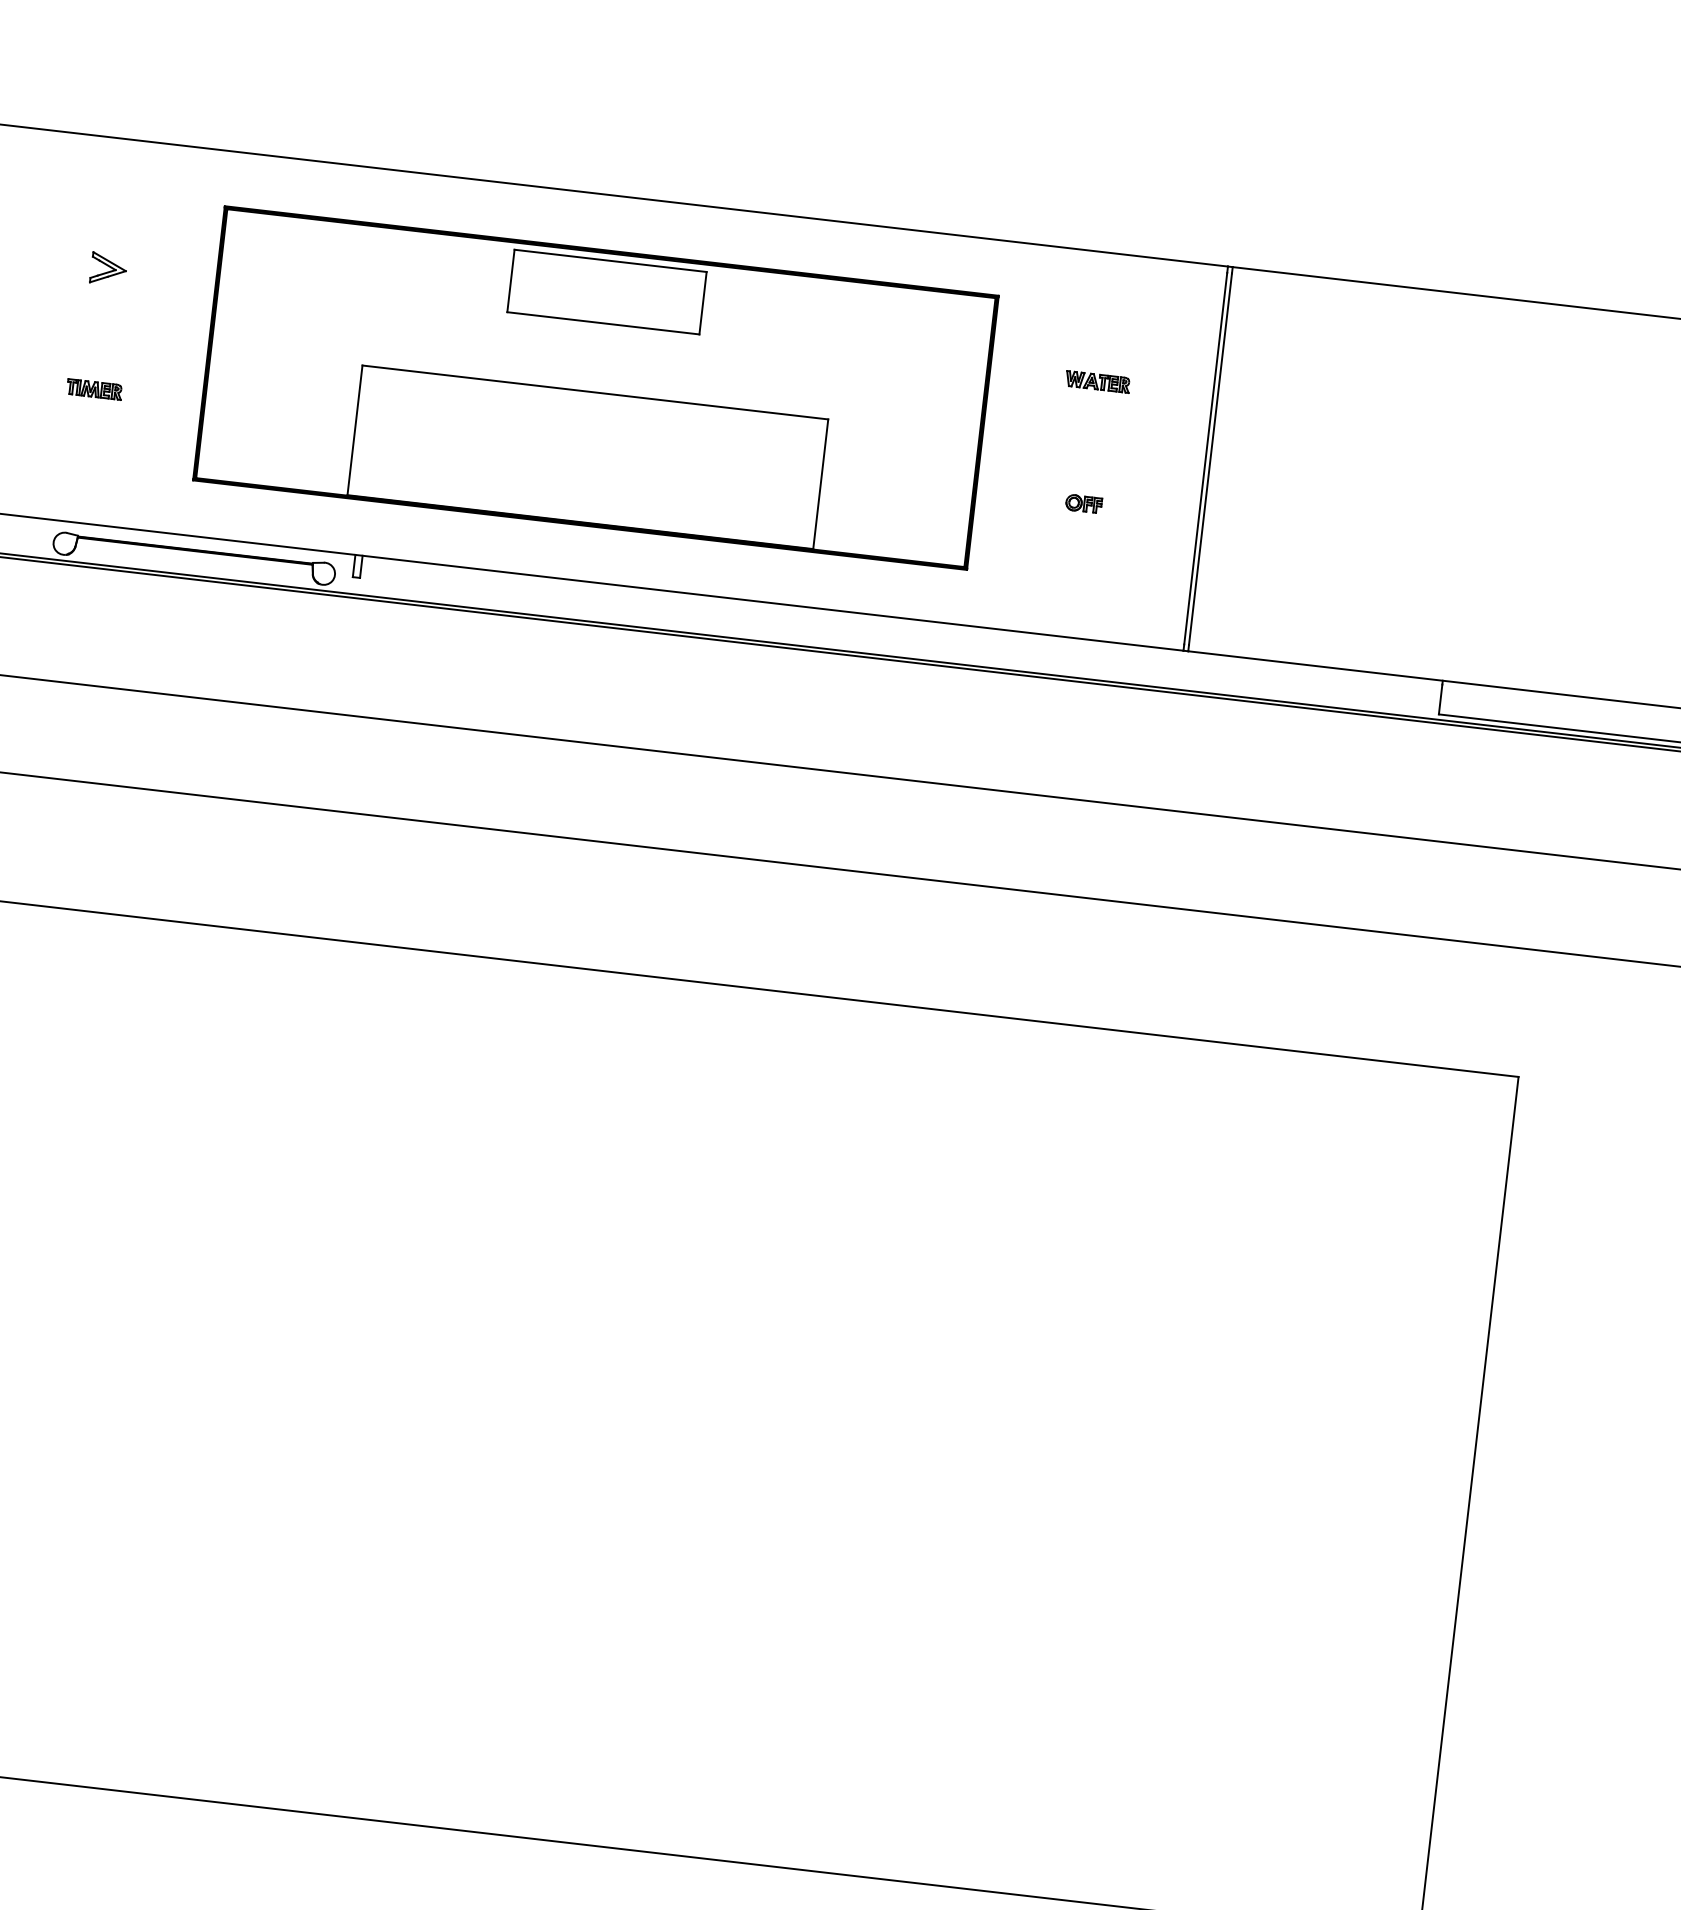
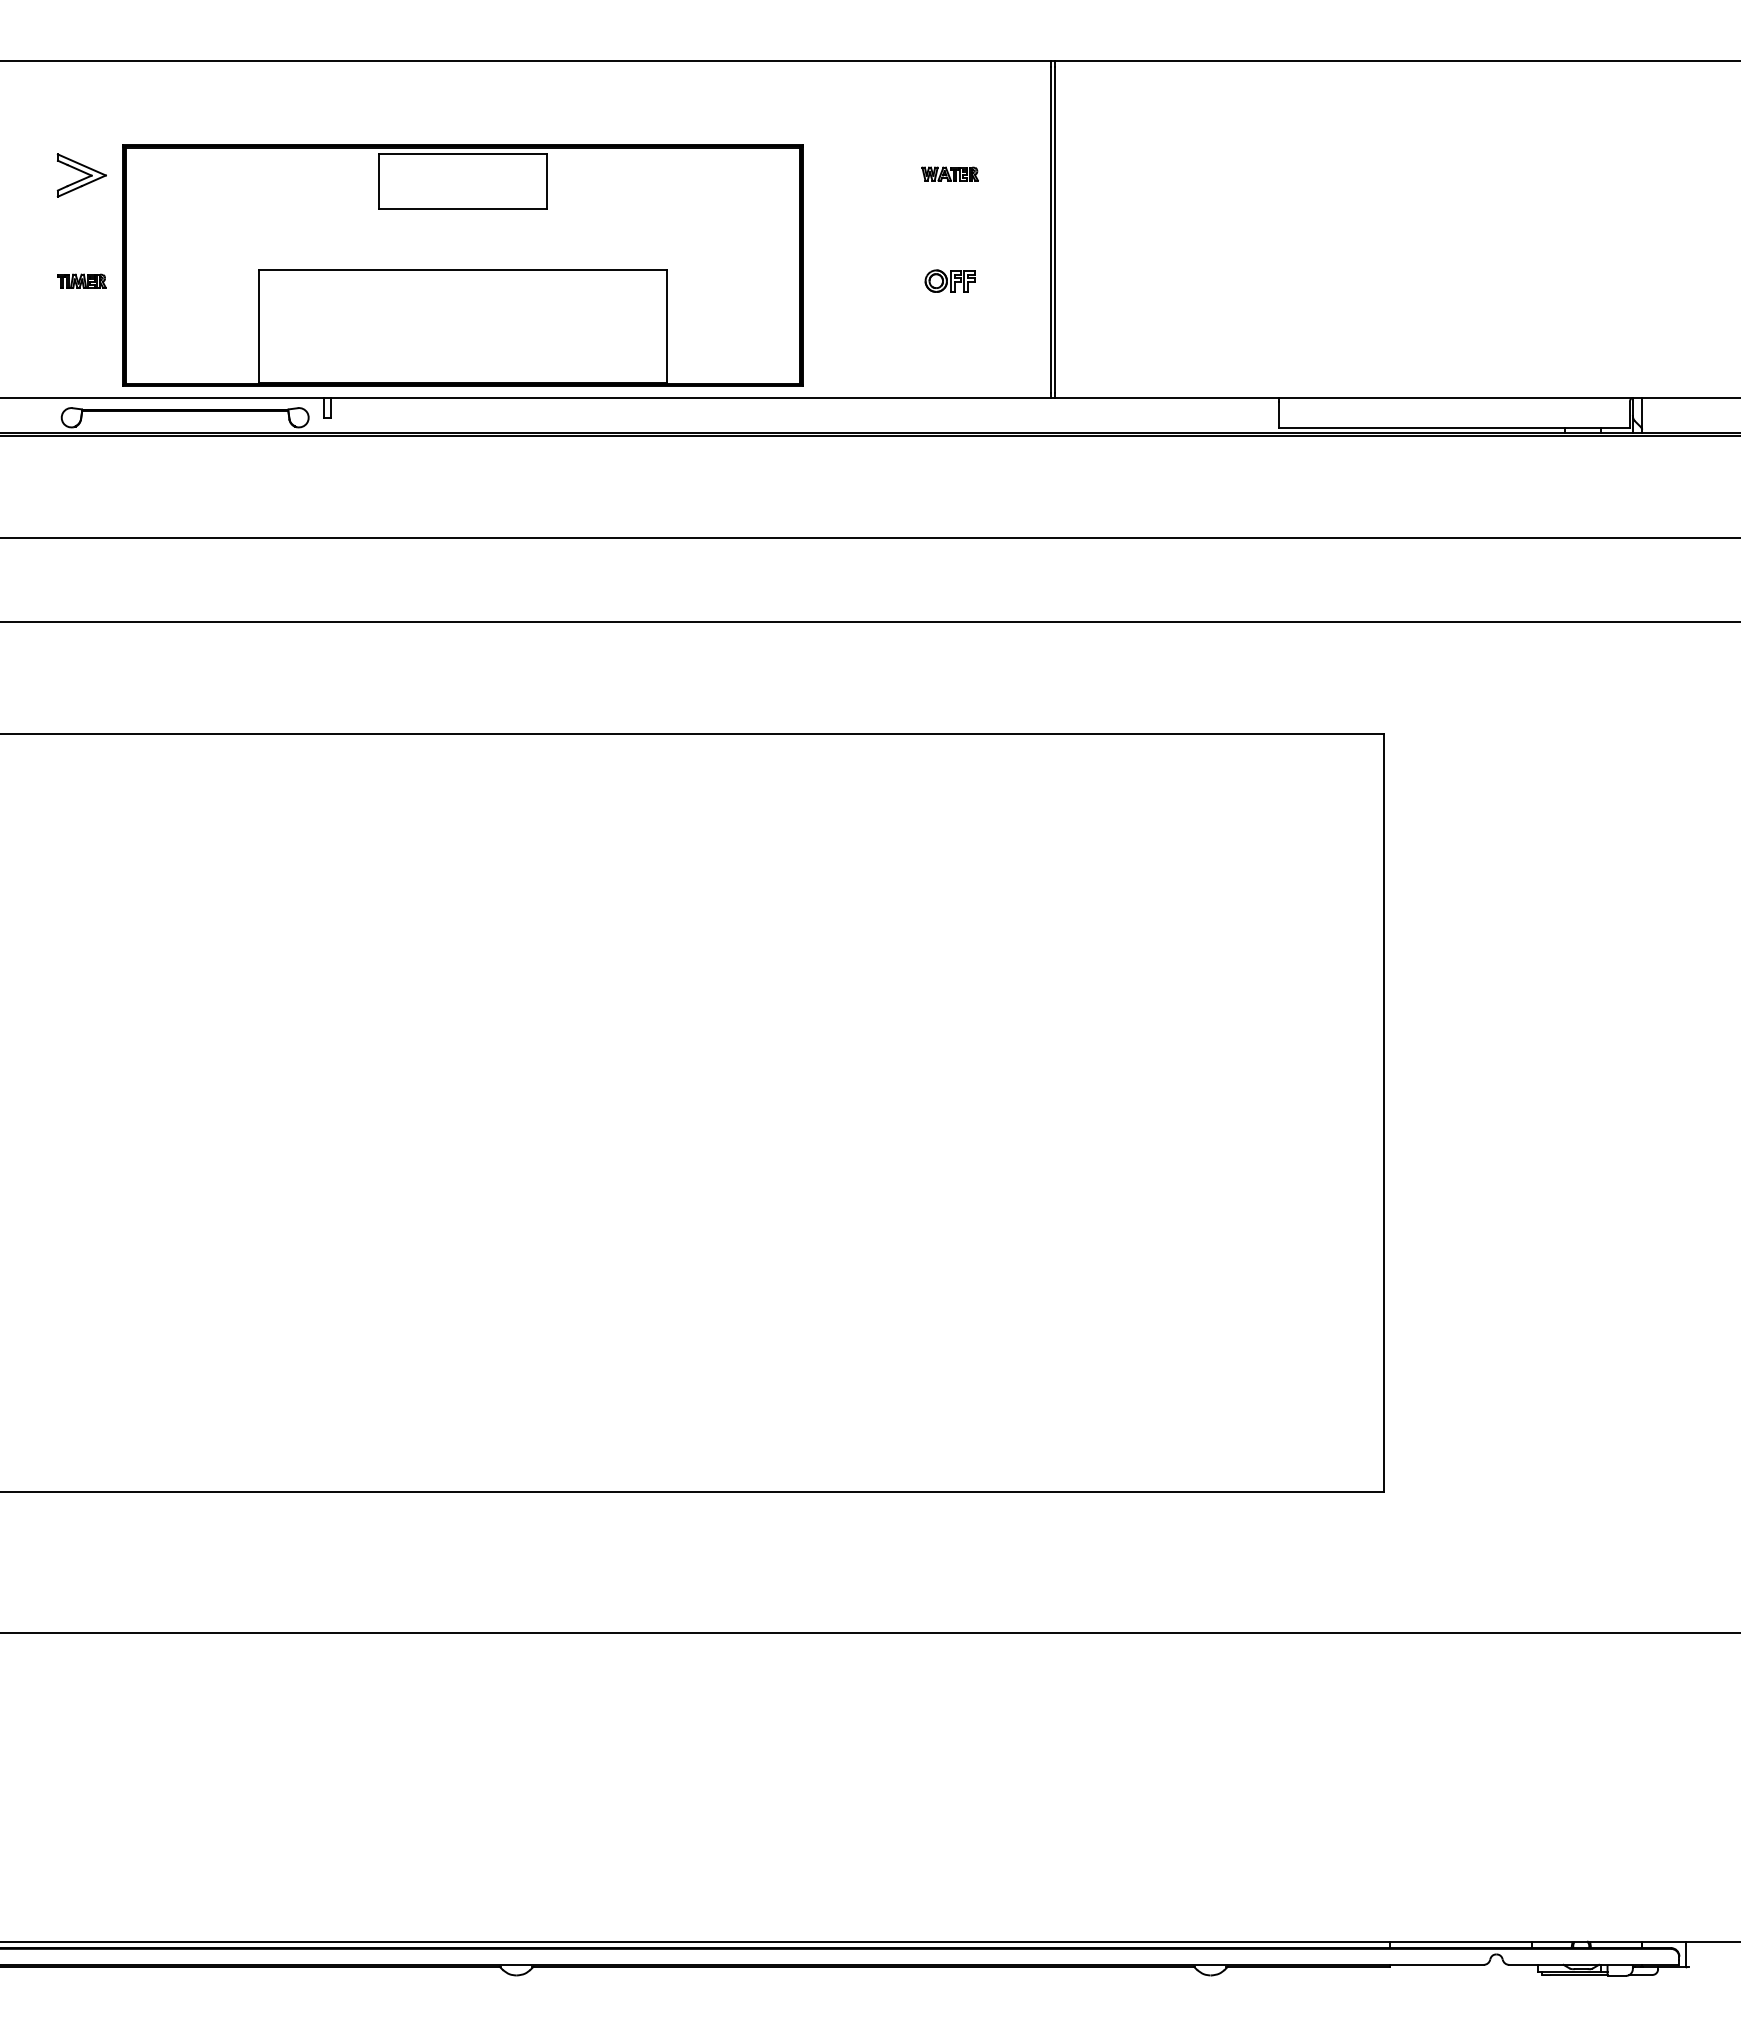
part: (109, 269) -> (82, 175), size x1.6
part: (595, 387) -> (462, 265), moved
part: (1084, 503) -> (950, 280), size x1.6

